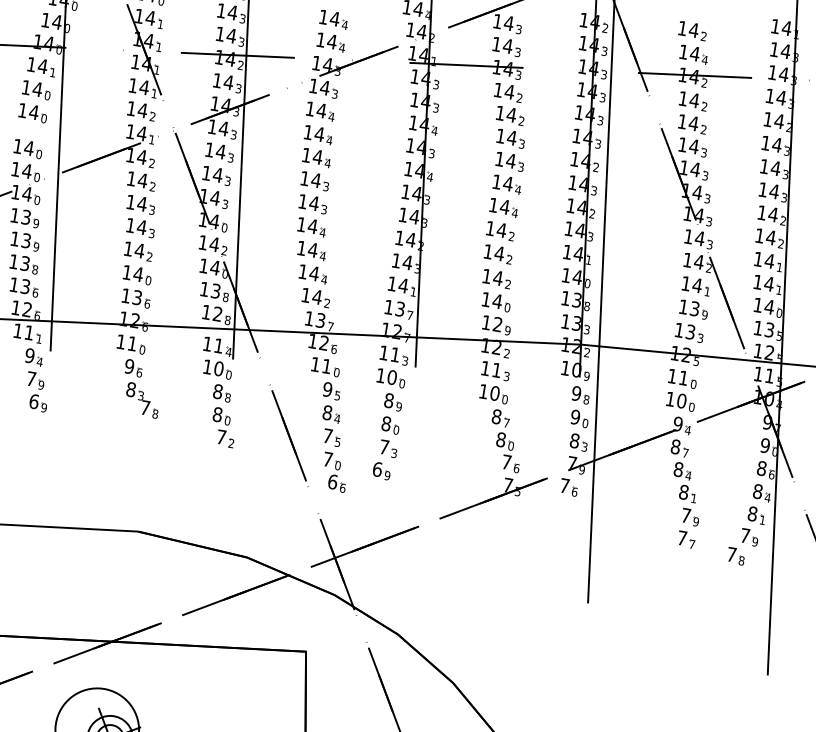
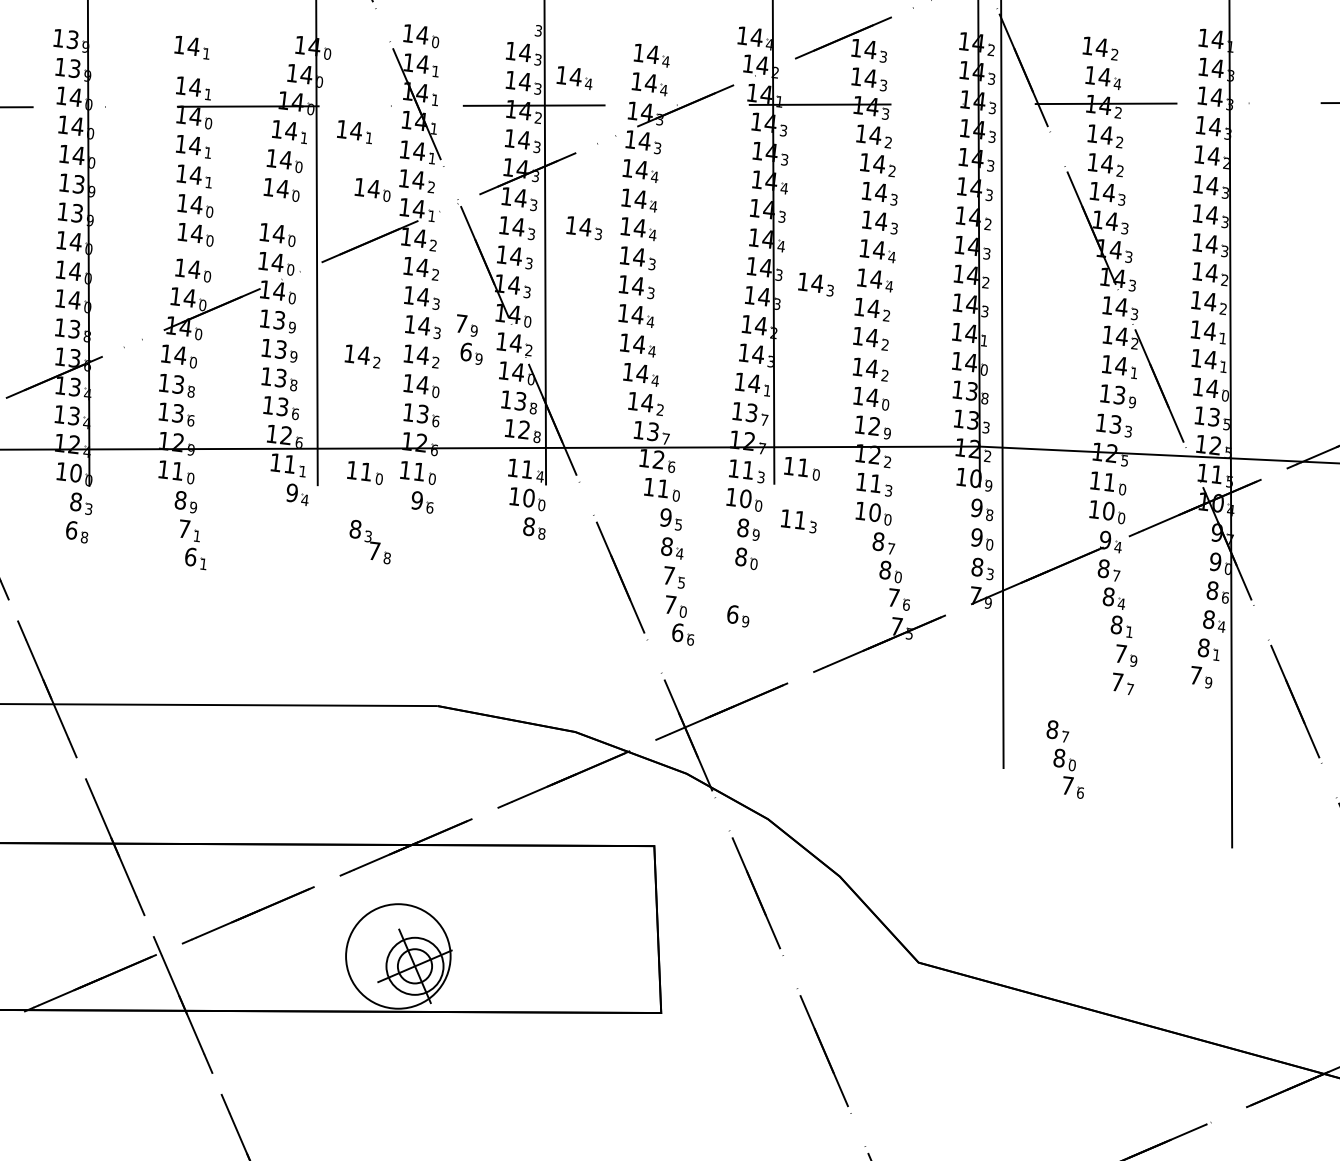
part: (271, 34) -> (574, 77), added
part: (93, 70) -> (354, 132), added
part: (105, 116) -> (372, 189), added
part: (273, 155) -> (584, 228), added
part: (455, 208) -> (815, 284), added
part: (91, 249) -> (362, 356), added
part: (88, 342) -> (364, 472), added
part: (437, 355) -> (801, 468), added
part: (37, 391) -> (469, 339), moved
part: (433, 397) -> (798, 521), added
part: (141, 400) -> (369, 542), moved
part: (223, 427) -> (538, 571), removed
part: (388, 448) -> (745, 587), removed
part: (569, 487) -> (973, 625), removed
part: (735, 556) -> (1185, 701), removed
part: (637, 597) -> (1064, 759), added

